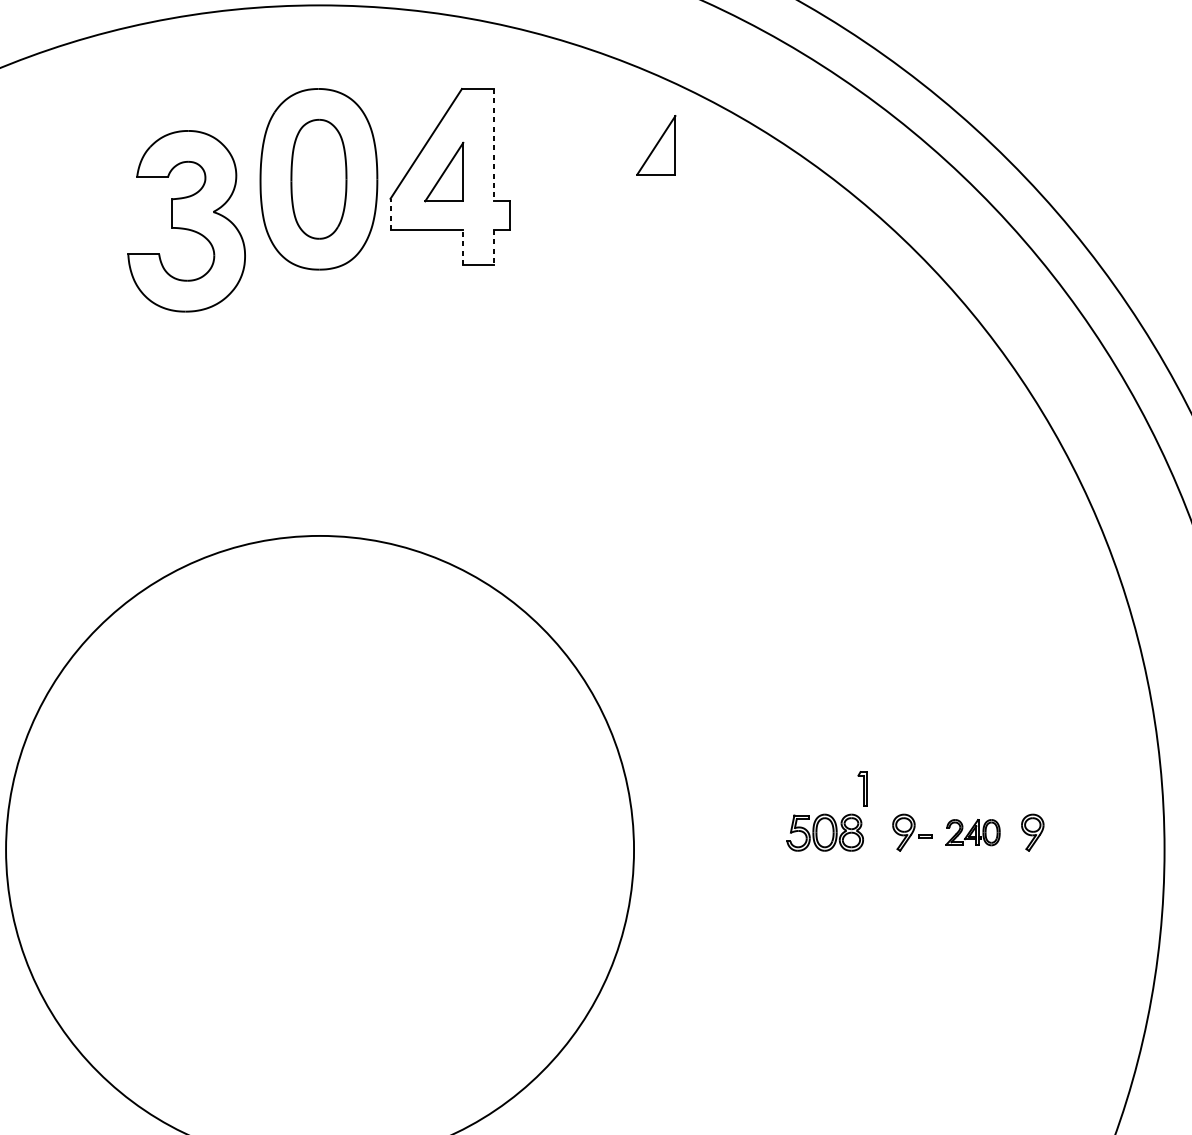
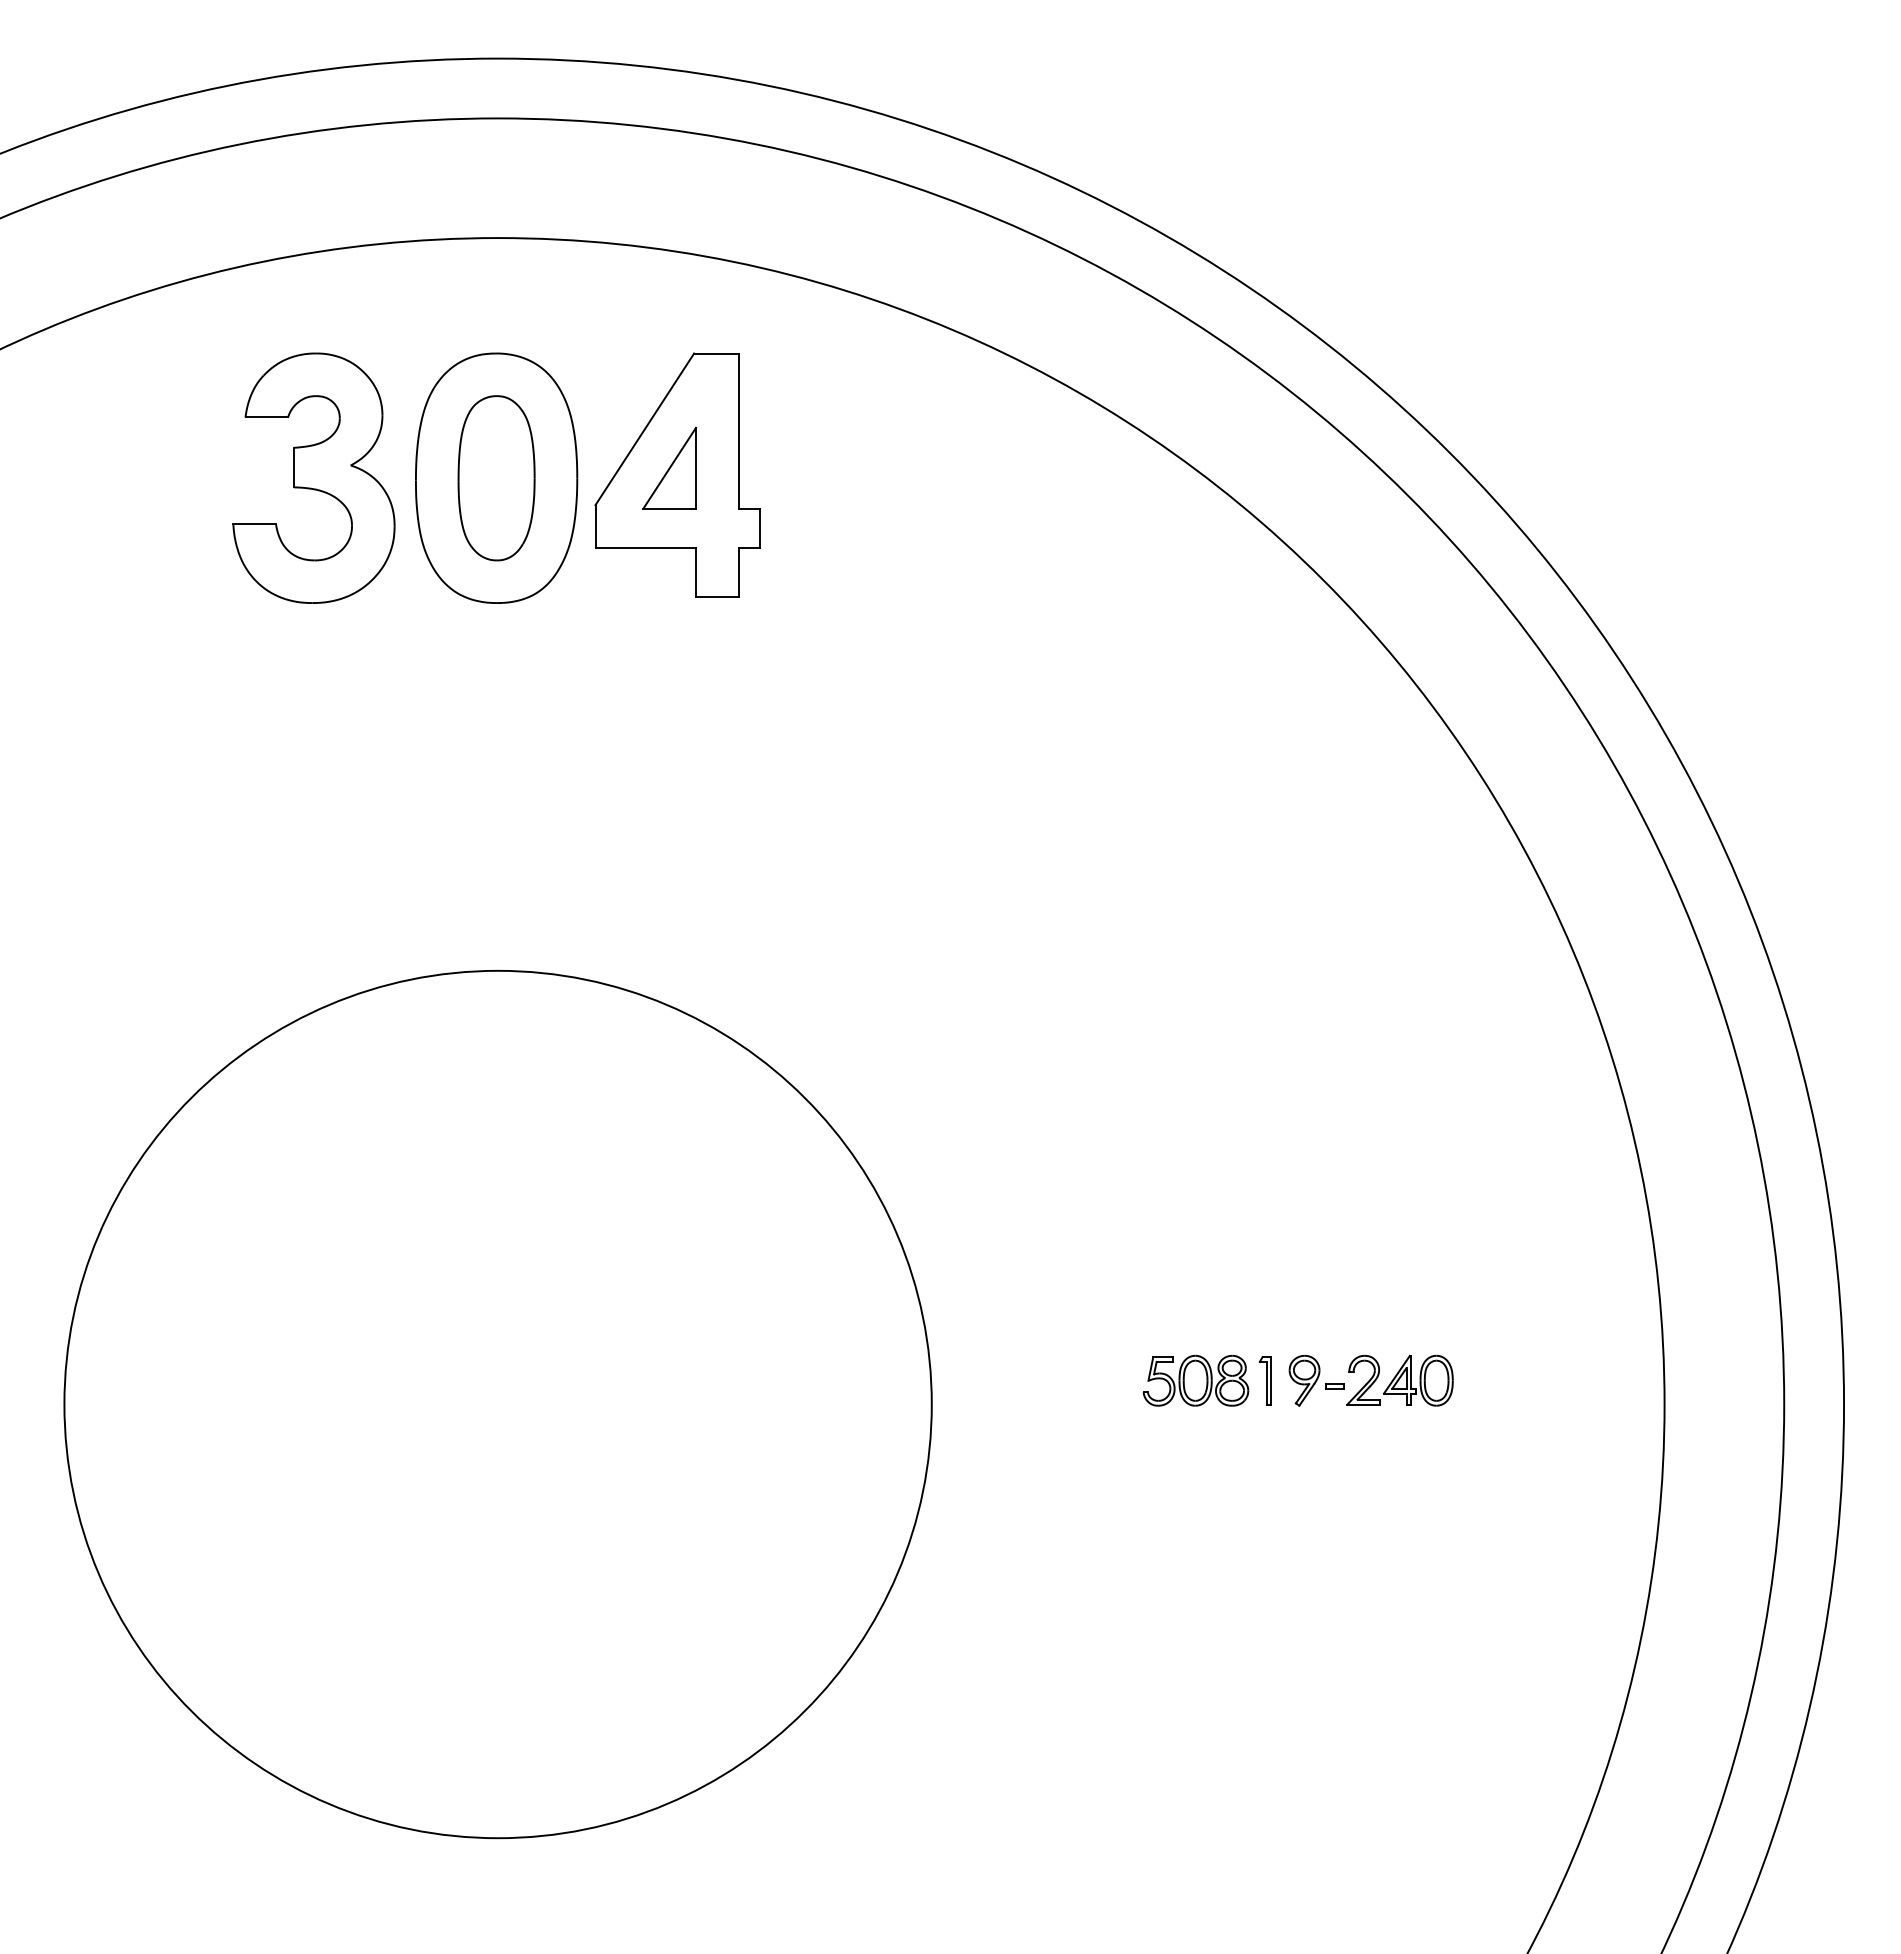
part: (656, 144) -> (962, 430), removed
line: (494, 145) -> (738, 431), dashed -> solid
line: (390, 214) -> (595, 526), dashed -> solid
part: (186, 220) -> (313, 477), moved
line: (462, 247) -> (695, 572), dashed -> solid
line: (494, 248) -> (738, 573), dashed -> solid
part: (861, 789) -> (1264, 1380), moved
part: (972, 832) -> (1399, 1380), size x1.43
part: (1032, 832) -> (1482, 1380), removed

